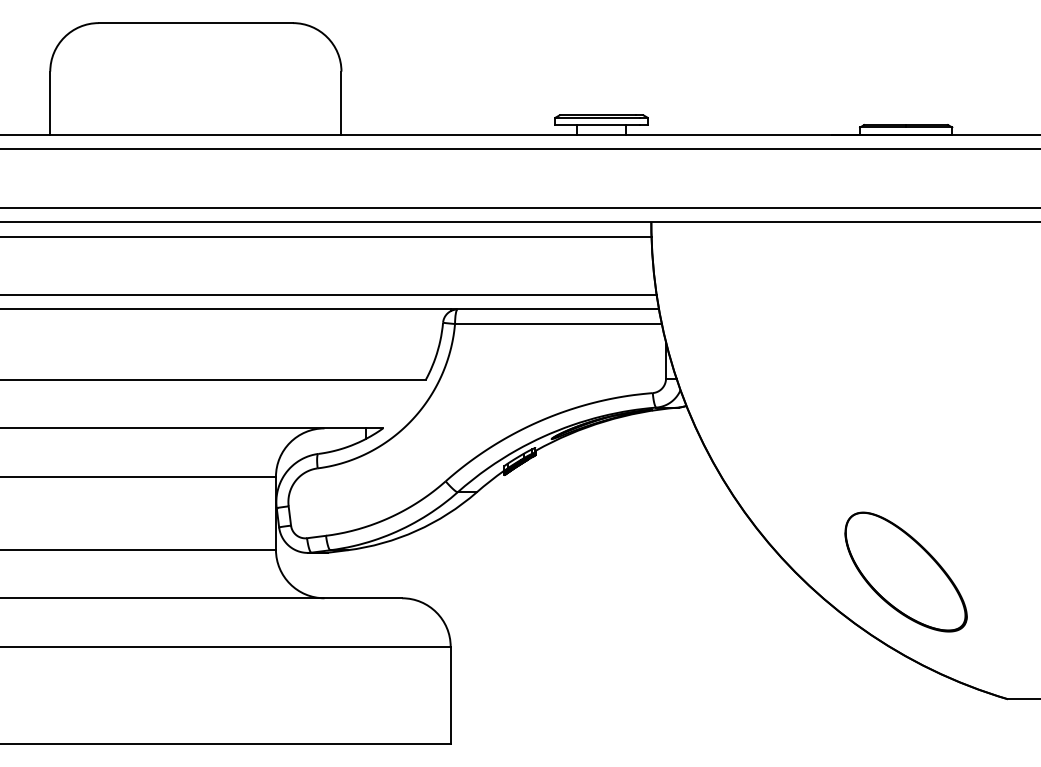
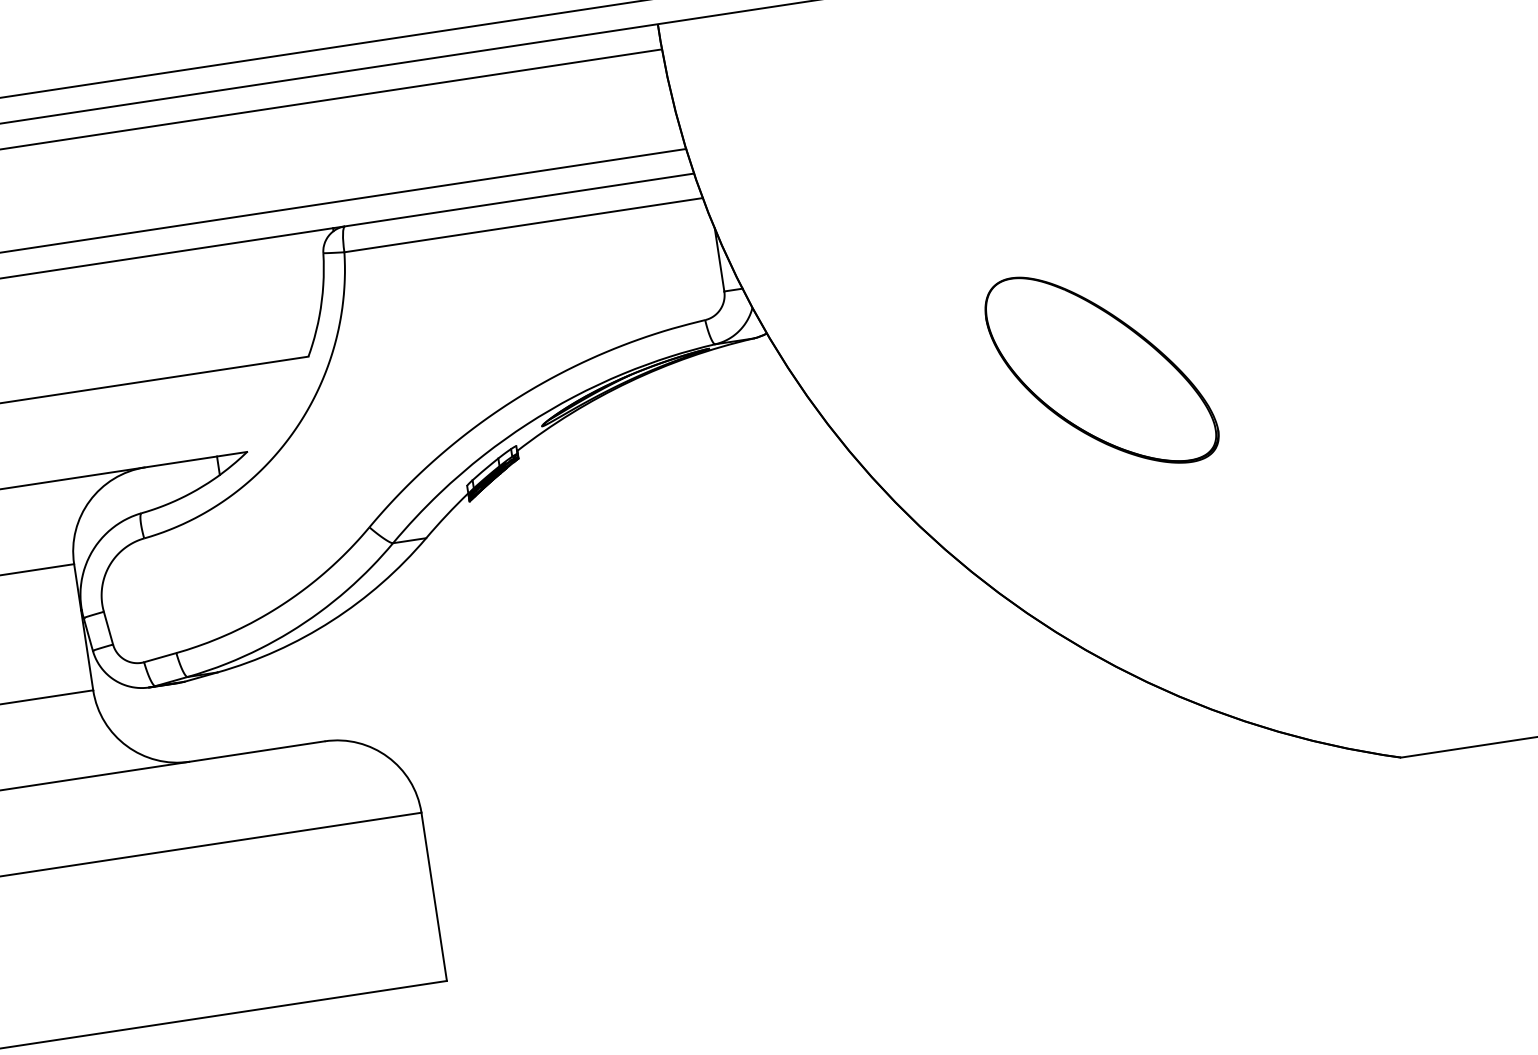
part: (905, 571) -> (1100, 369), moved

